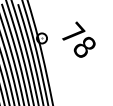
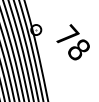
text: (78, 39) -> (72, 42), moved

